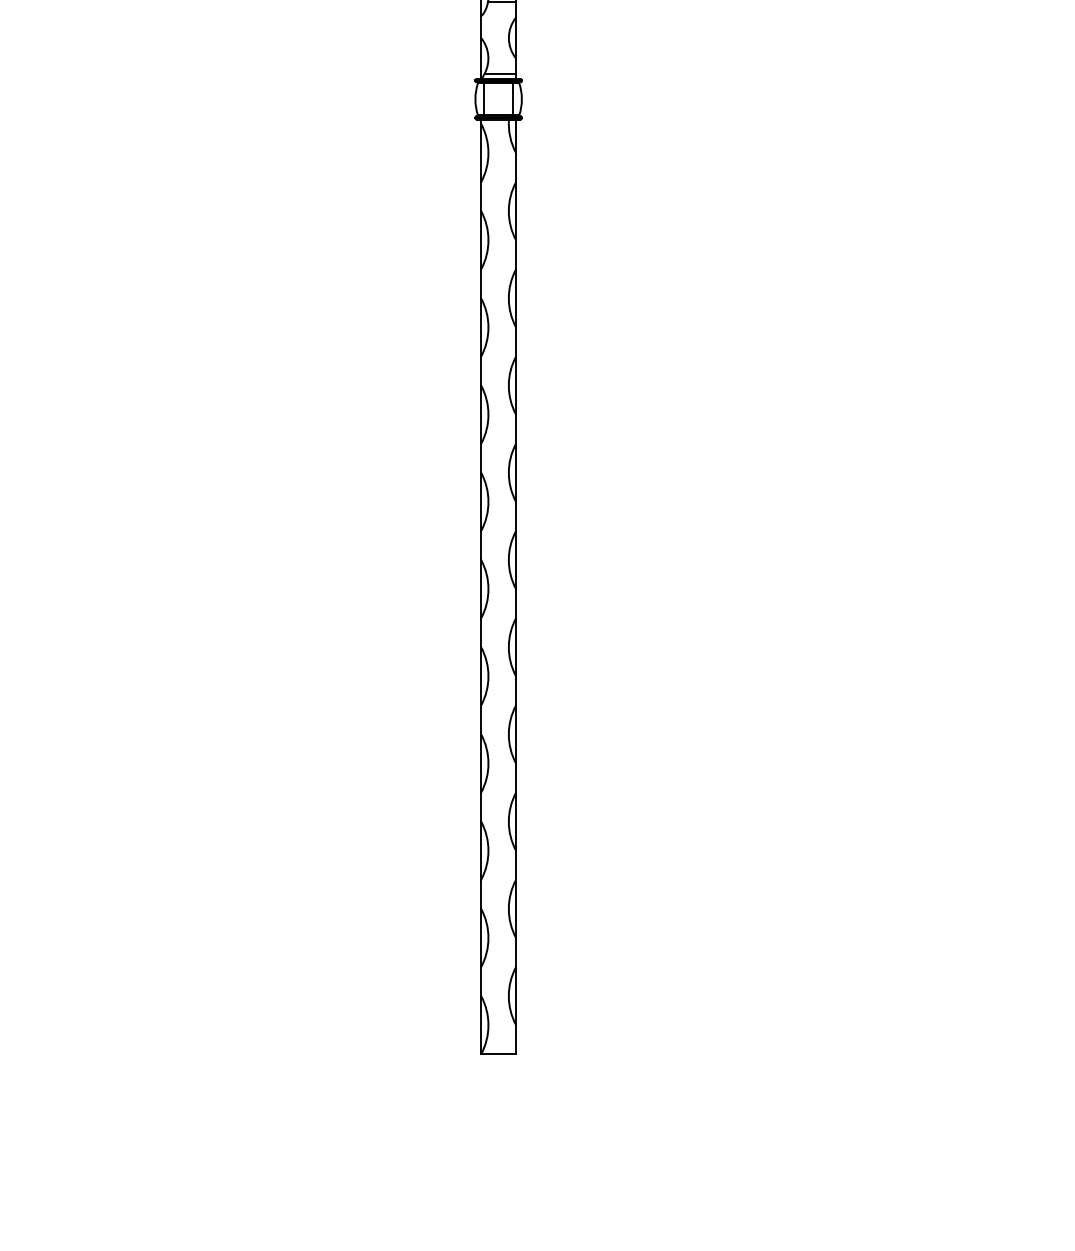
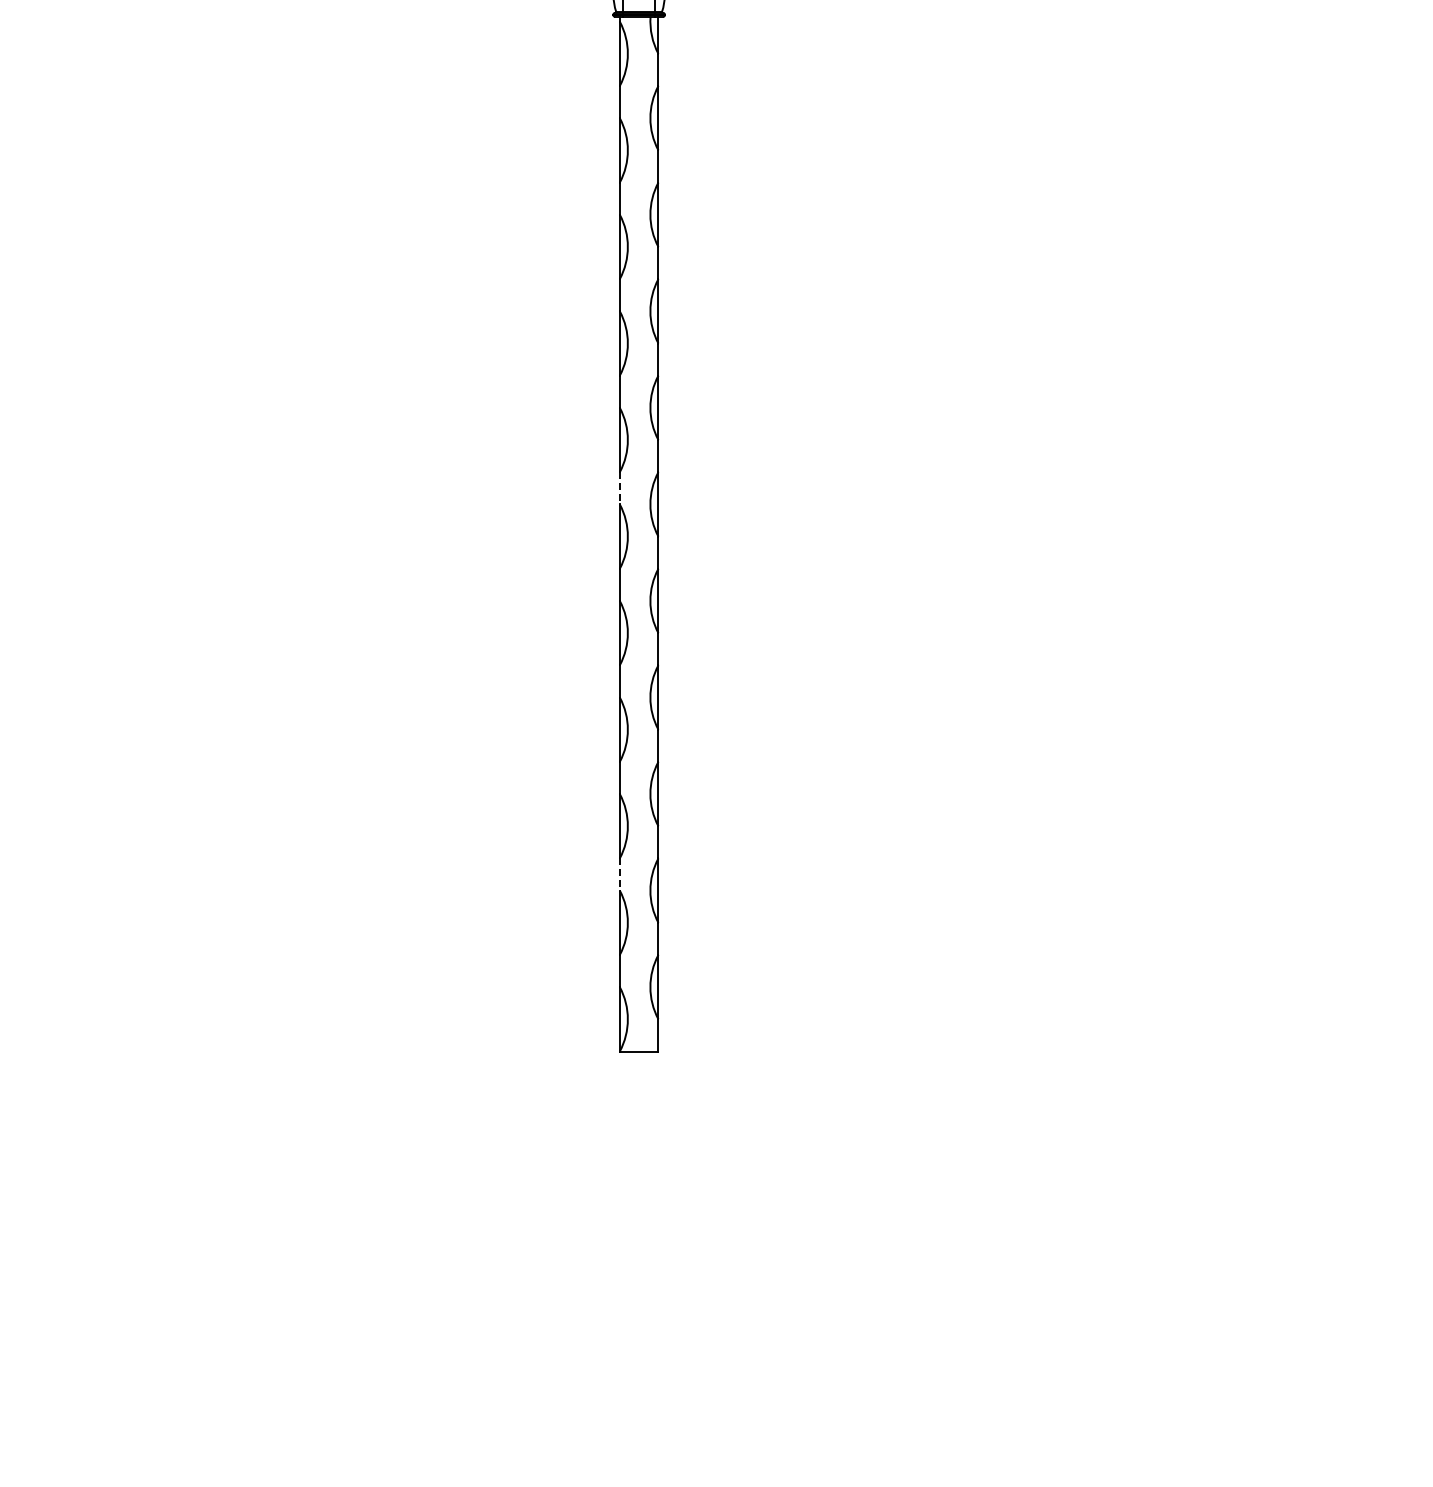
line: (480, 545) -> (619, 488), solid -> dashed
line: (480, 895) -> (619, 875), solid -> dashed

